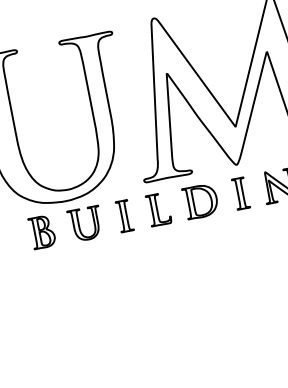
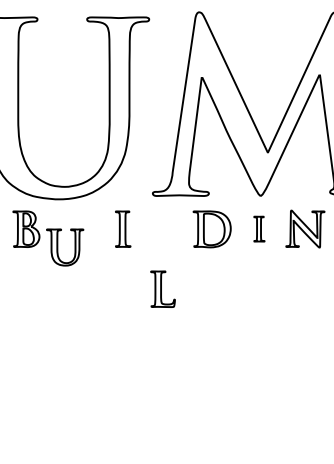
part: (241, 192) -> (259, 228), size x0.7
part: (158, 209) -> (162, 288), moved
part: (79, 225) -> (58, 247), moved

